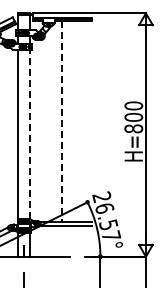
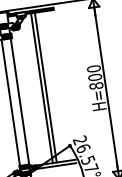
line: (67, 120) -> (46, 86), added
line: (61, 121) -> (41, 88), dashed -> solid
line: (30, 134) -> (19, 101), dashed -> solid

